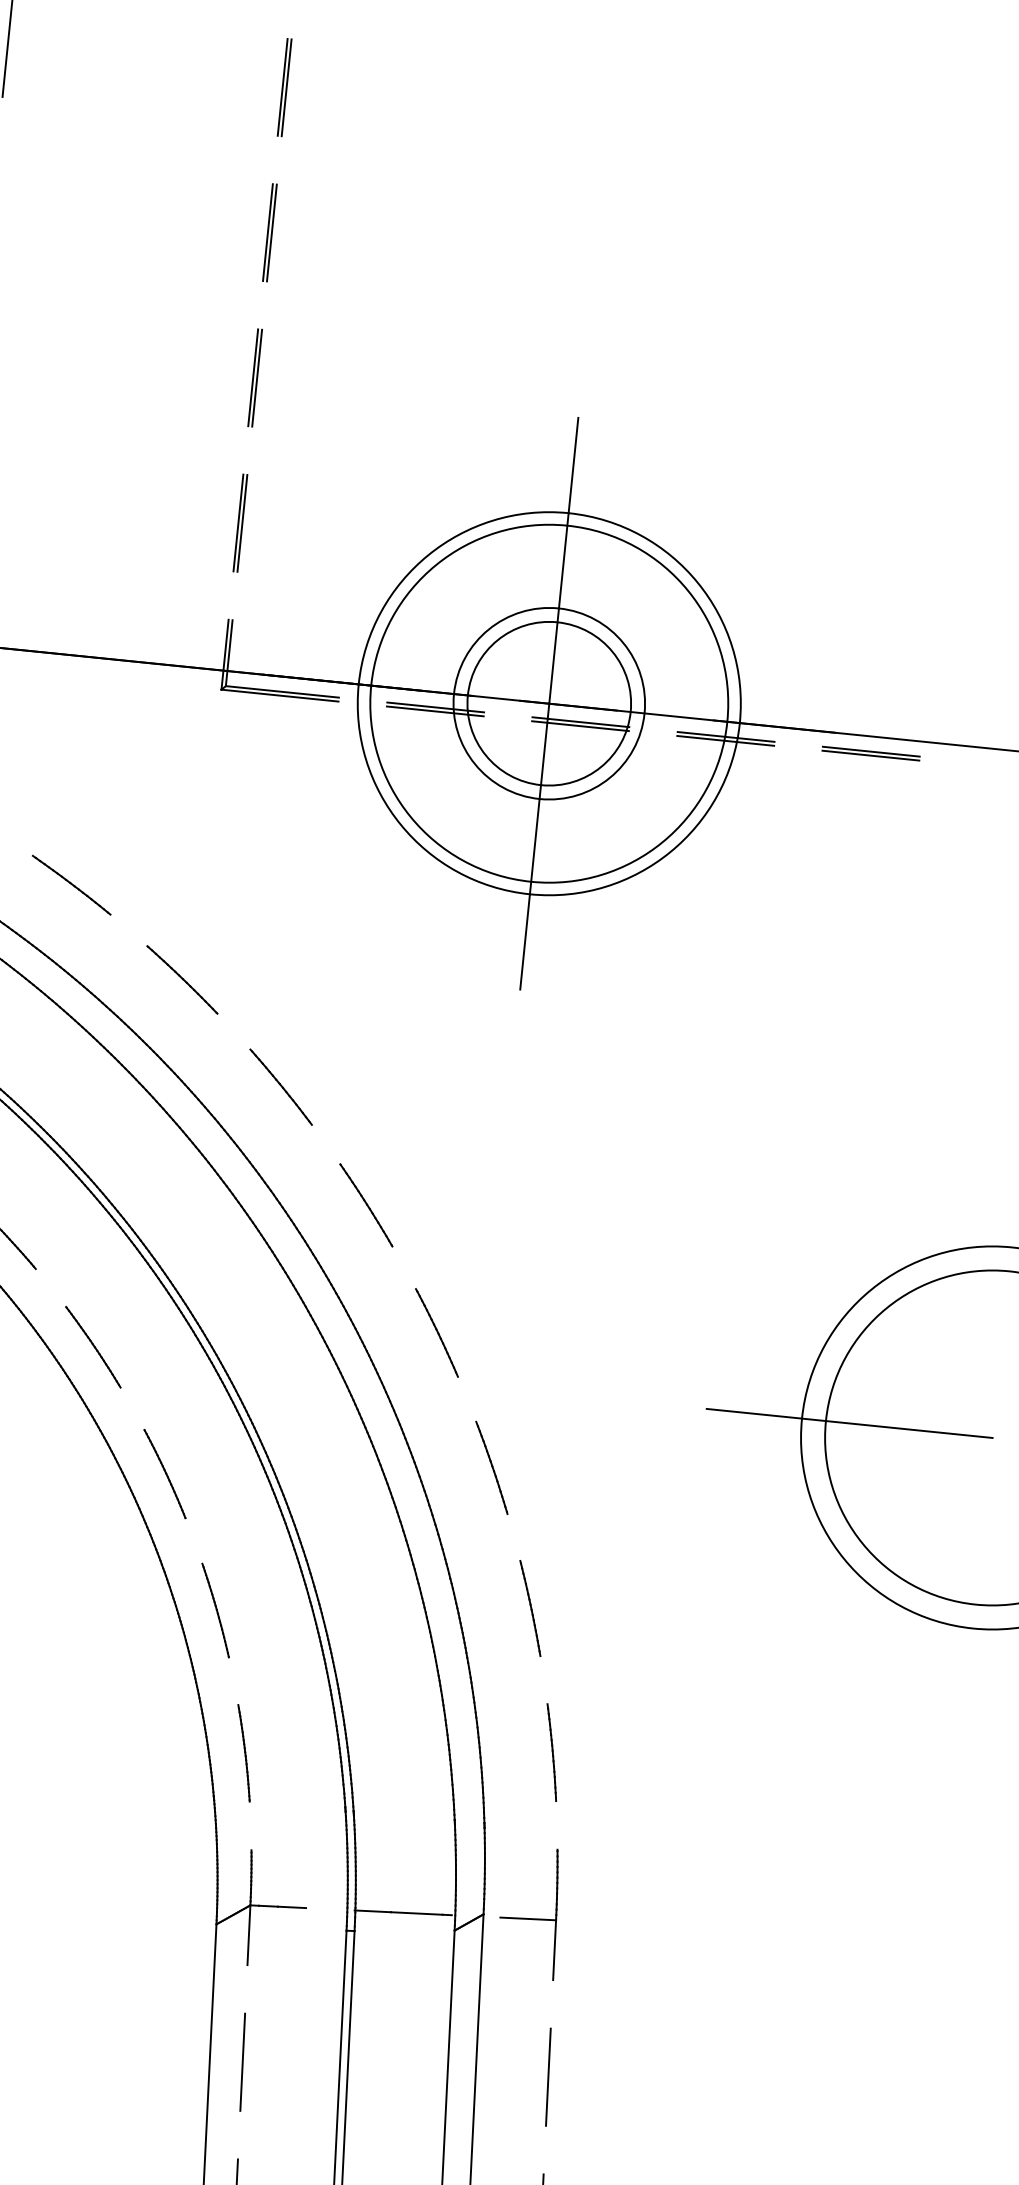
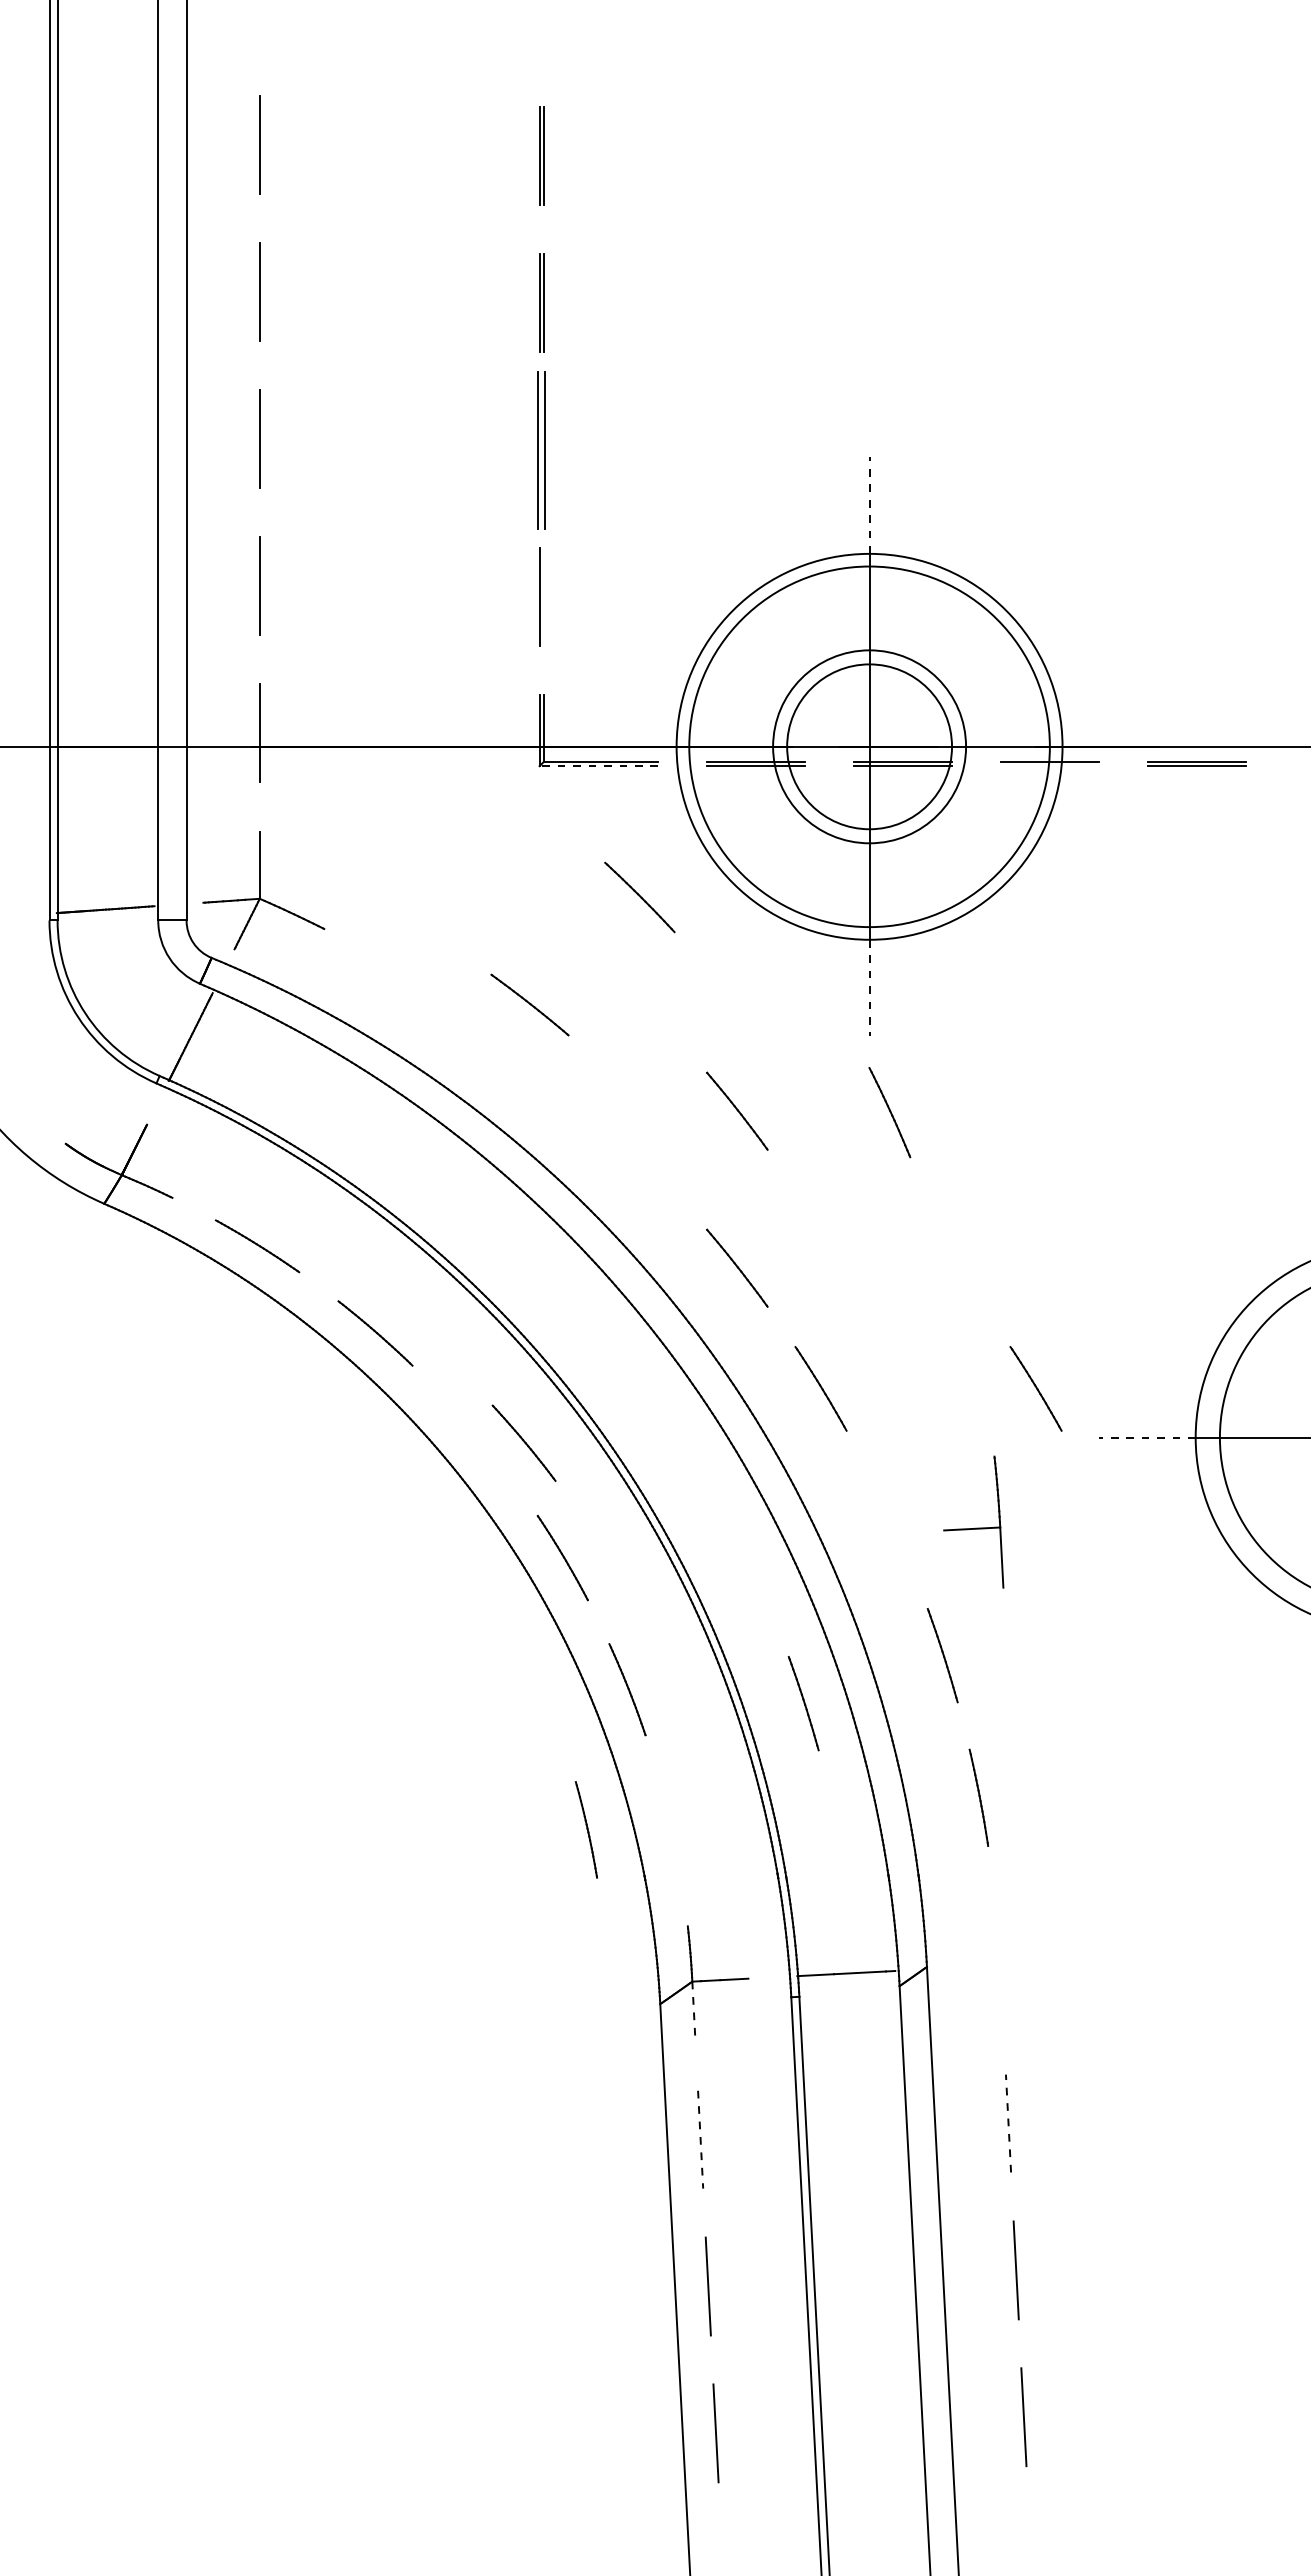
part: (255, 377) -> (541, 449), size x1.6
line: (573, 465) -> (869, 505), solid -> dashed
line: (242, 523) -> (543, 597), removed
line: (279, 695) -> (598, 766), solid -> dashed
line: (725, 741) -> (1050, 766), removed
line: (71, 884) -> (409, 976), removed
line: (524, 942) -> (869, 988), solid -> dashed
part: (181, 979) -> (529, 1004), moved
part: (382, 1049) -> (737, 1110), added
line: (280, 1087) -> (639, 897), moved
part: (92, 1346) -> (523, 1442), moved
part: (648, 1354) -> (1035, 1388), added
line: (753, 1413) -> (1146, 1437), solid -> dashed
part: (491, 1467) -> (889, 1112), moved
line: (388, 1641) -> (803, 1703), added
part: (243, 1752) -> (585, 1829), moved
part: (531, 1917) -> (975, 1527), moved
line: (248, 1935) -> (693, 2012), solid -> dashed
line: (242, 2063) -> (700, 2140), solid -> dashed
line: (548, 2077) -> (1008, 2123), solid -> dashed

